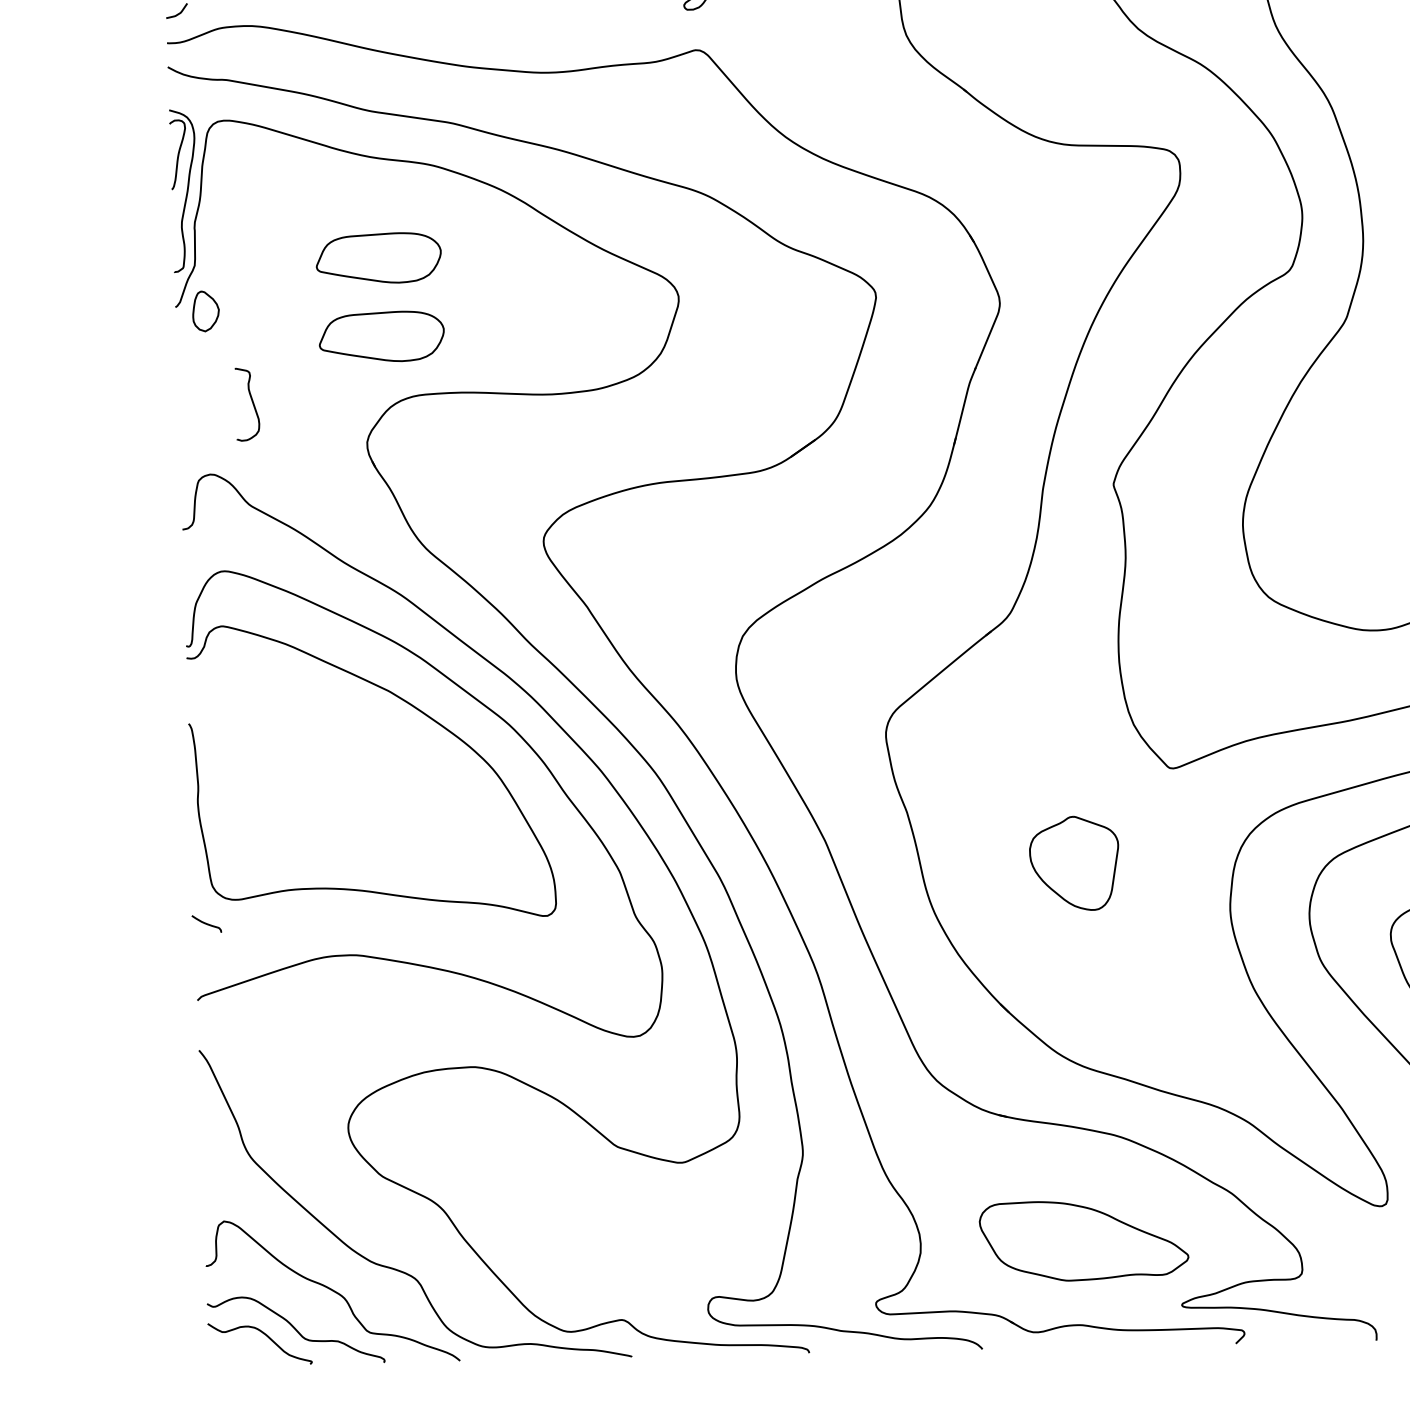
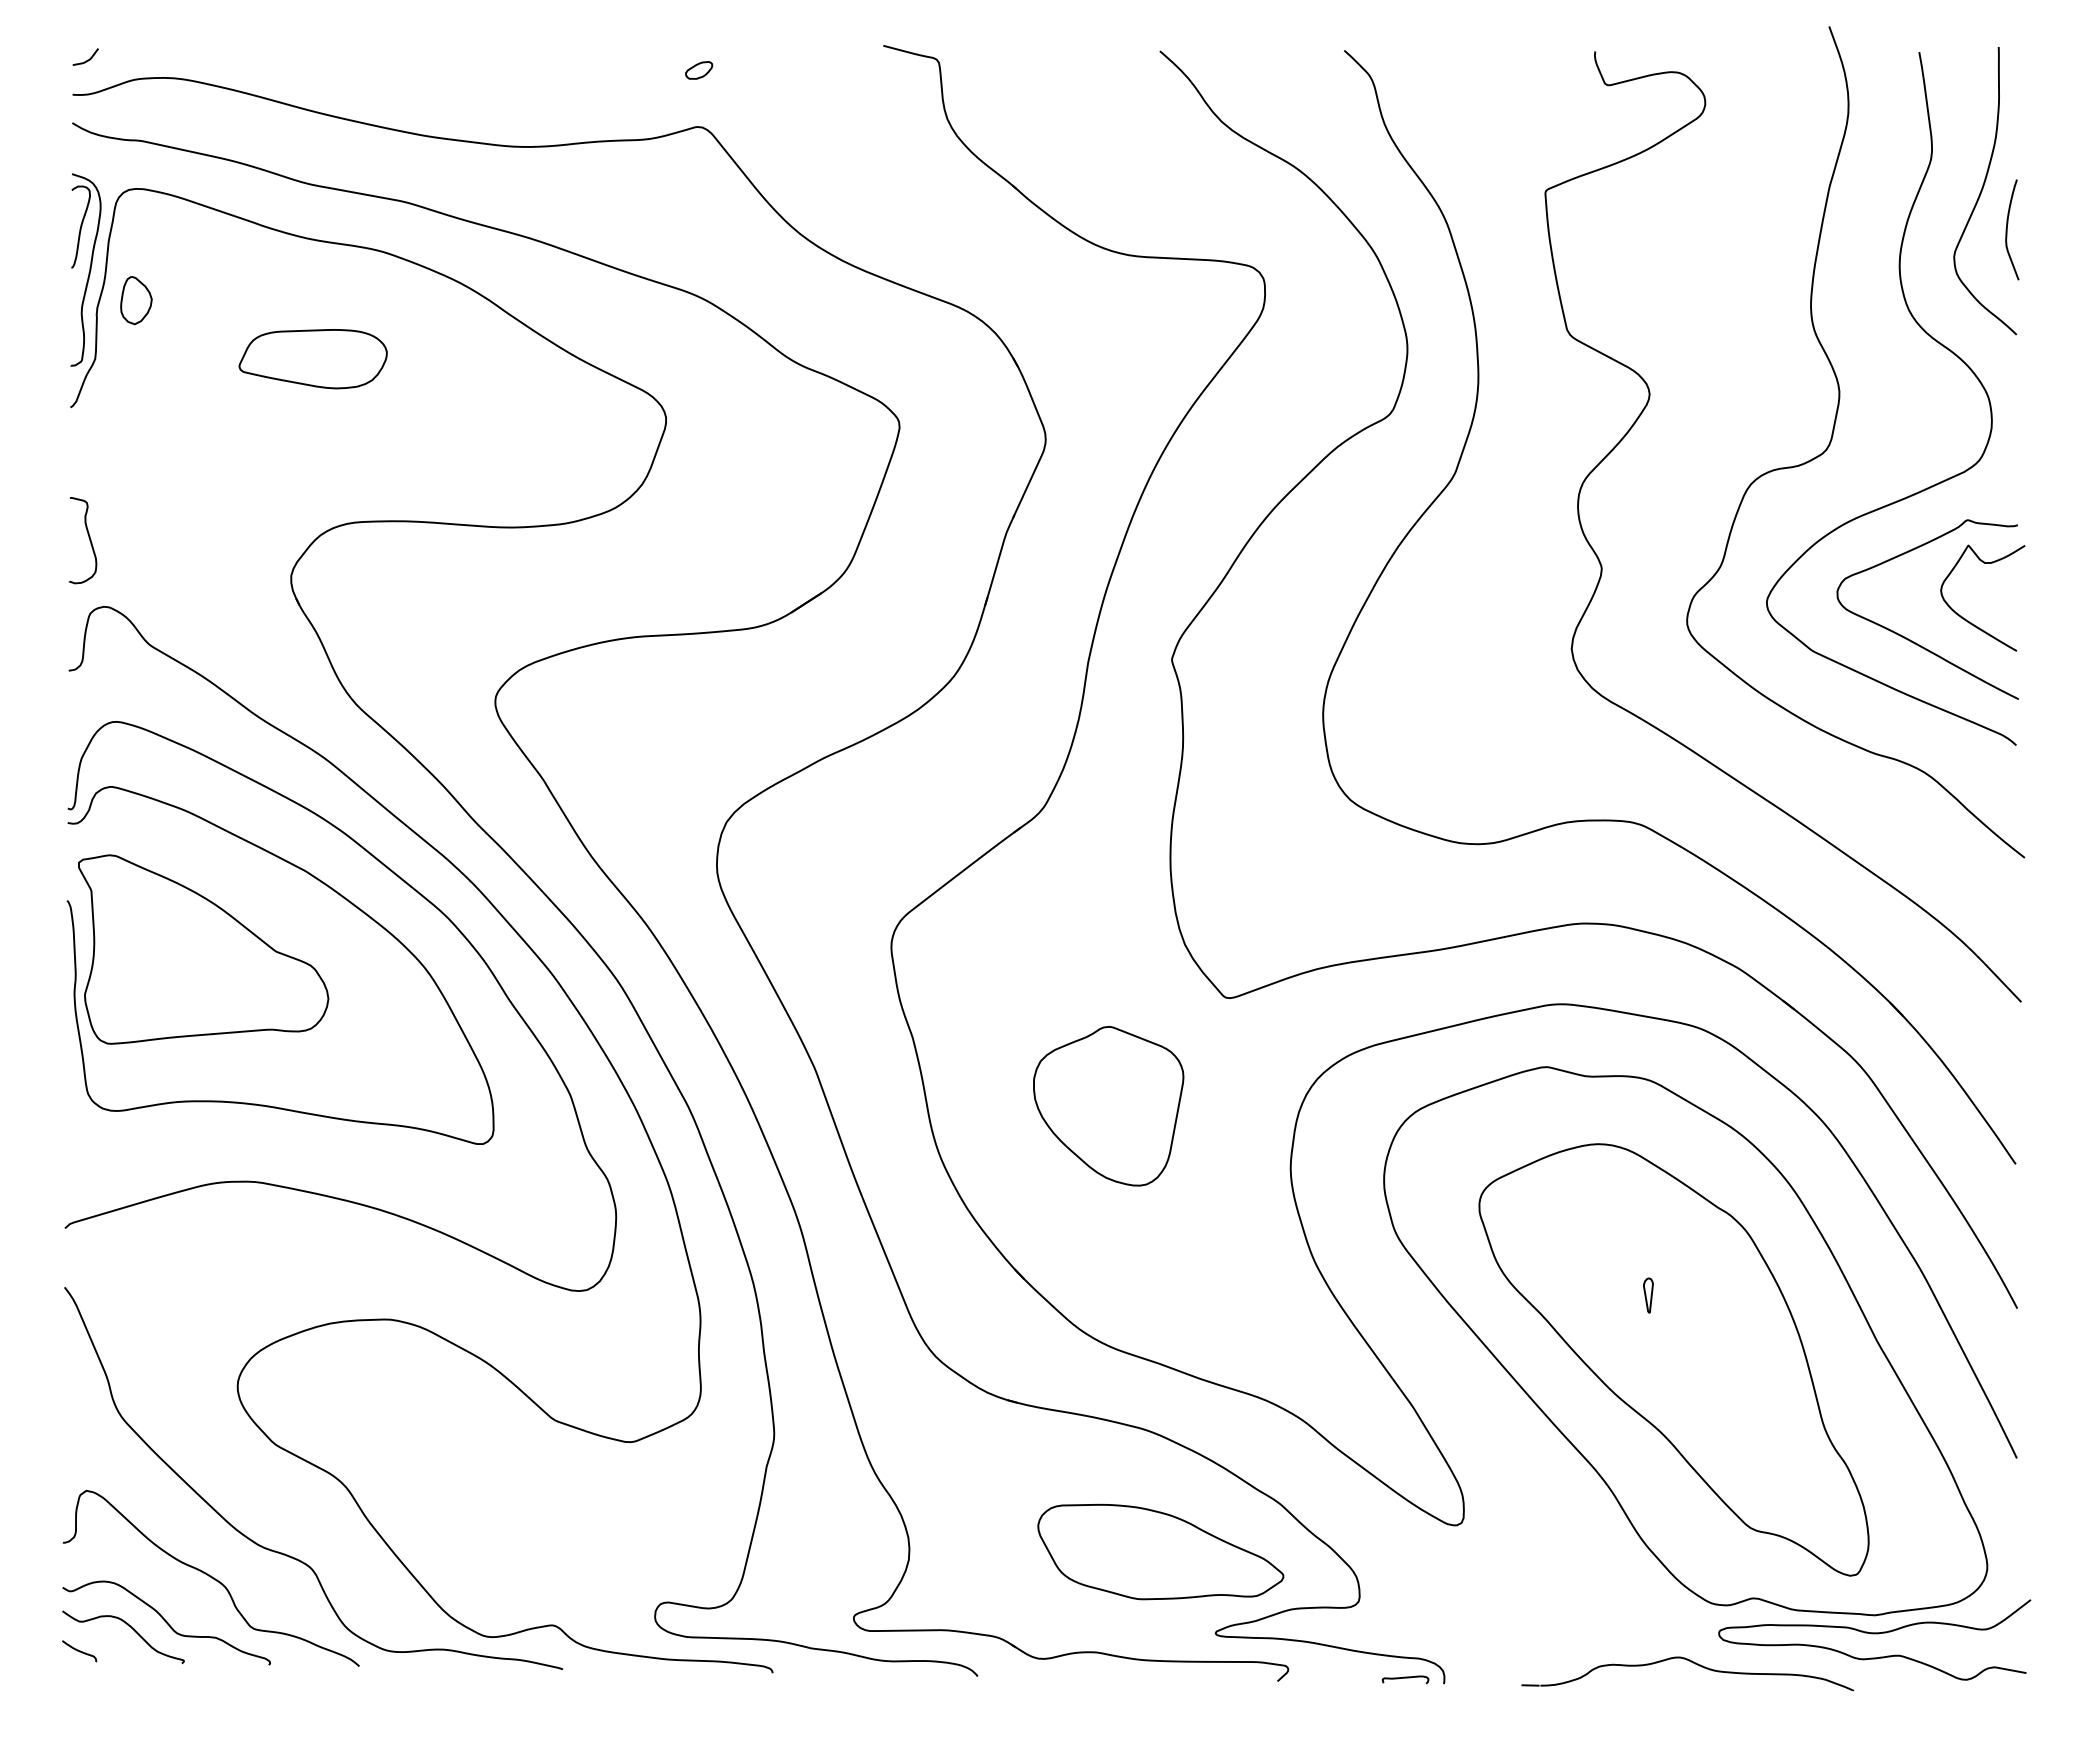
part: (206, 311) -> (136, 300), moved
part: (381, 337) -> (312, 452), removed
curve: (251, 401) -> (88, 537), moved
part: (305, 760) -> (203, 949), added
part: (1074, 863) -> (1108, 1106), size x1.43
curve: (206, 924) -> (79, 1651), moved
part: (1083, 1239) -> (1160, 1551), moved
curve: (1343, 1337) -> (1405, 1678), added

